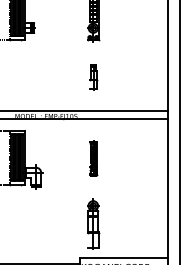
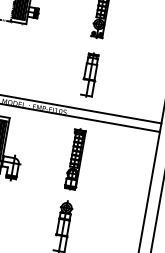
part: (93, 76) -> (90, 74), size x1.67
part: (93, 158) -> (75, 159), size x1.67

